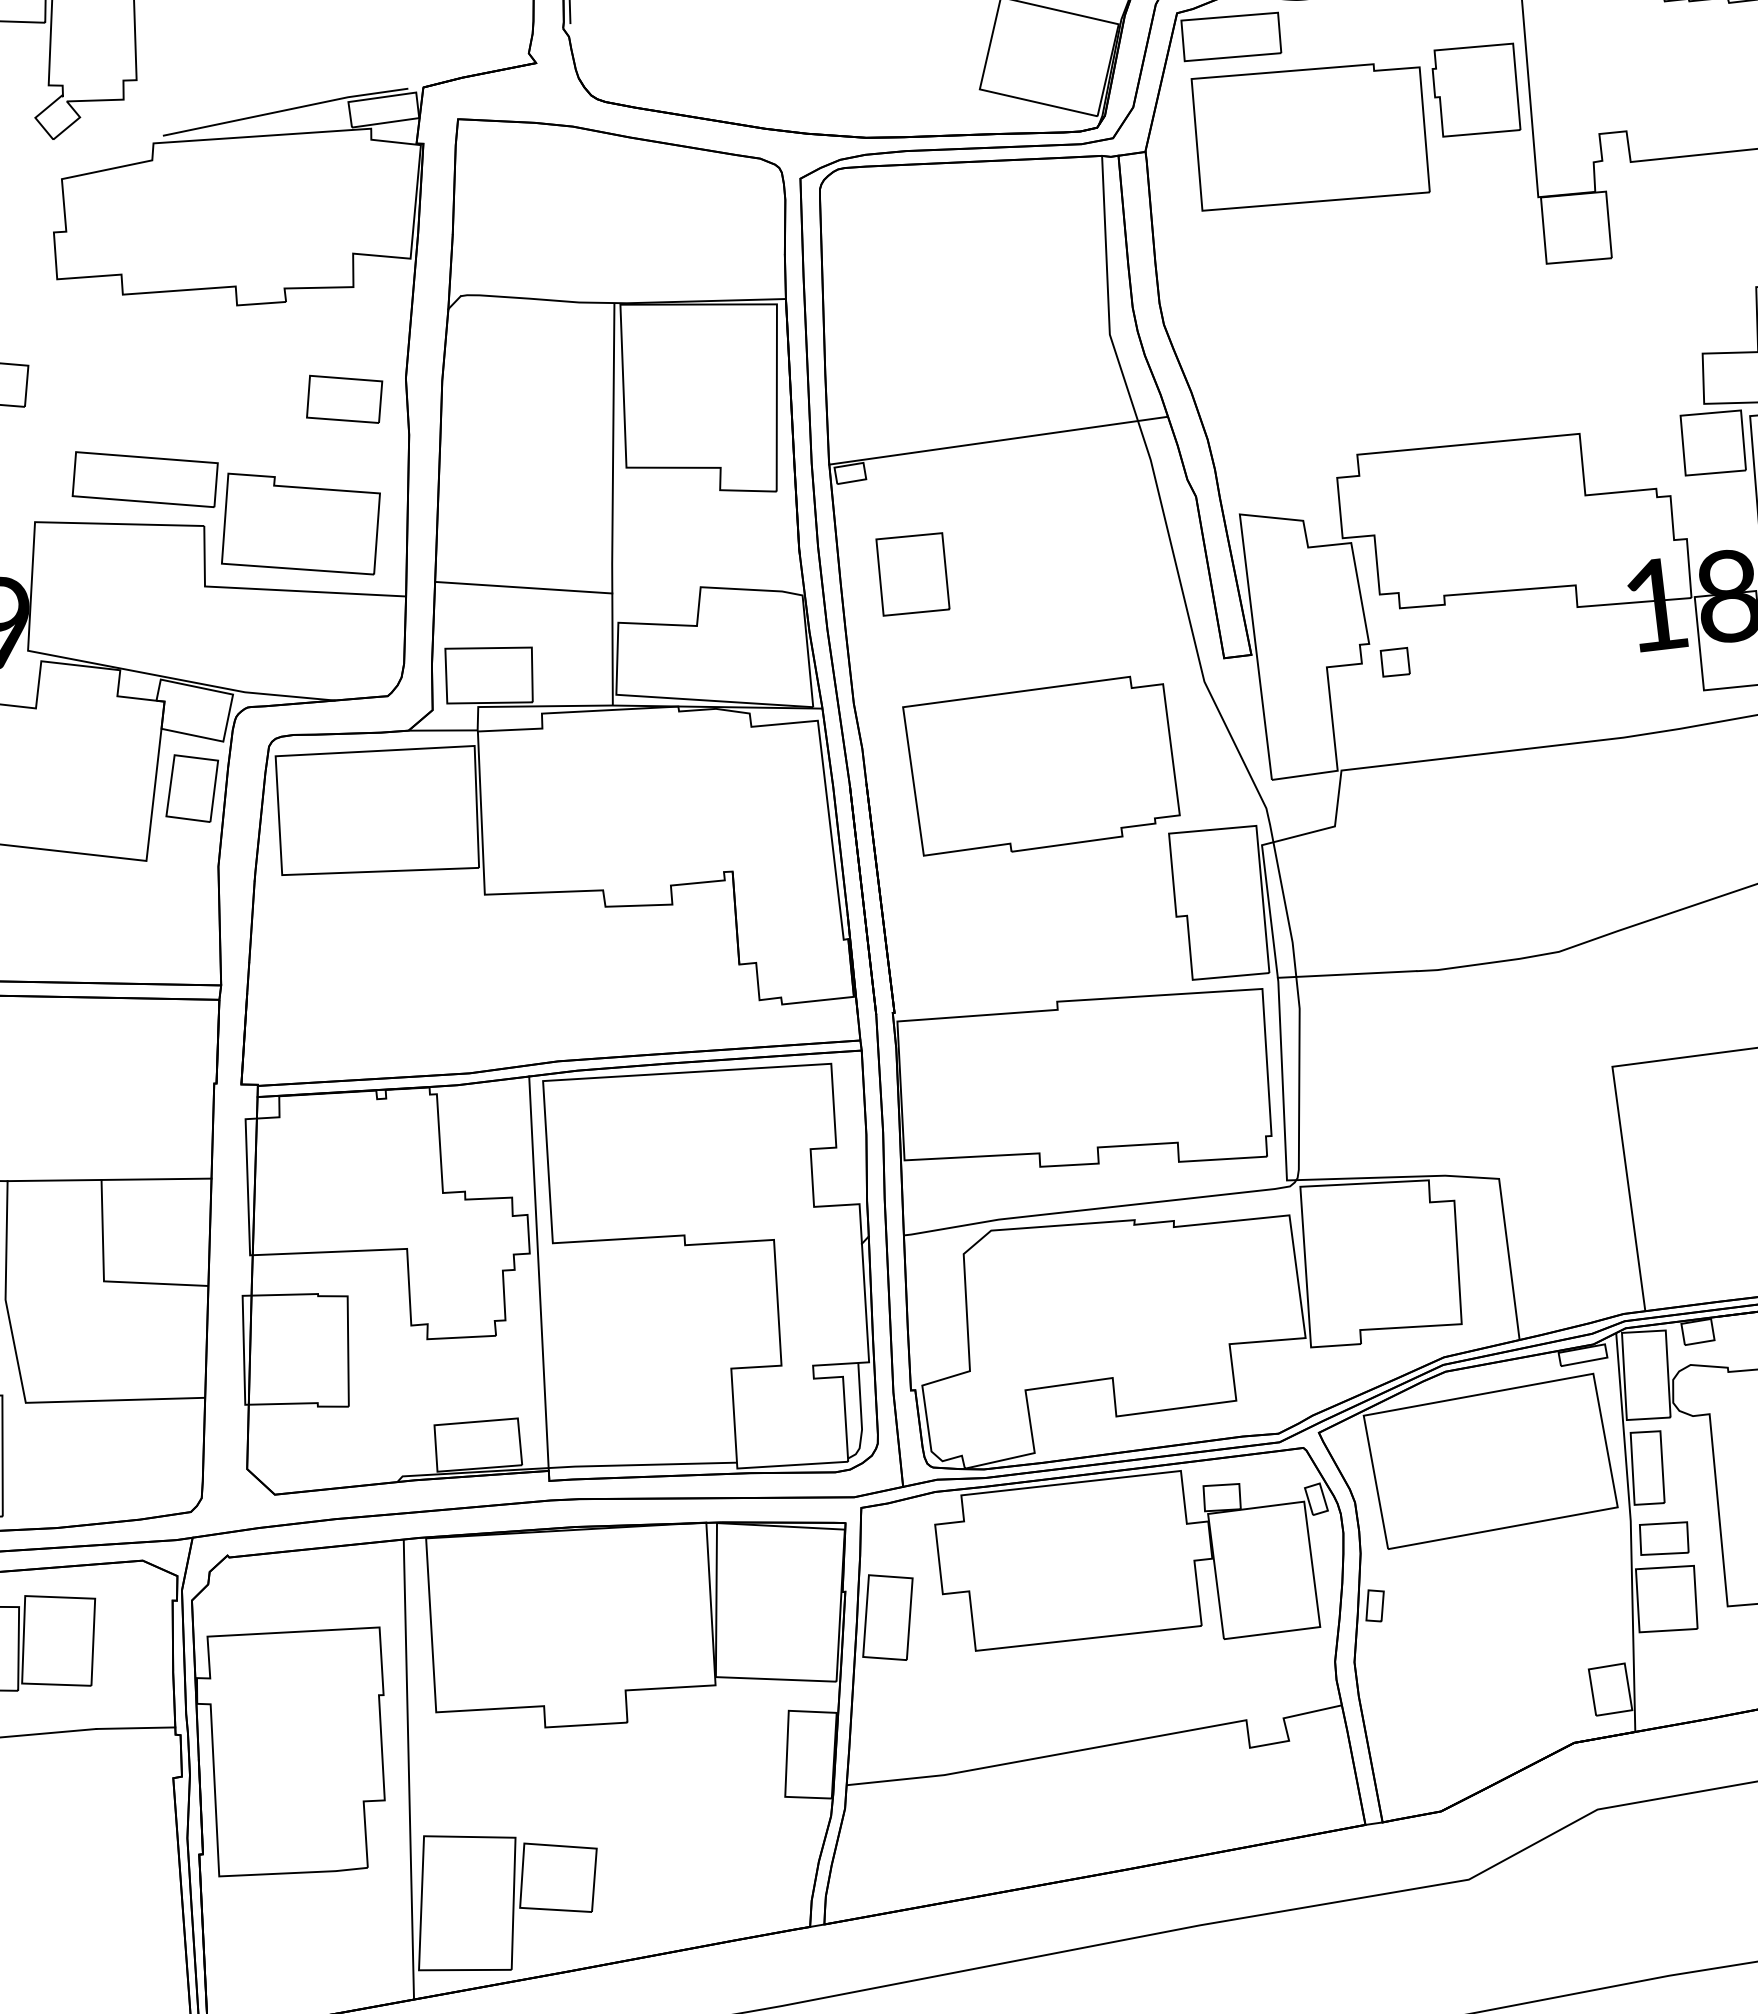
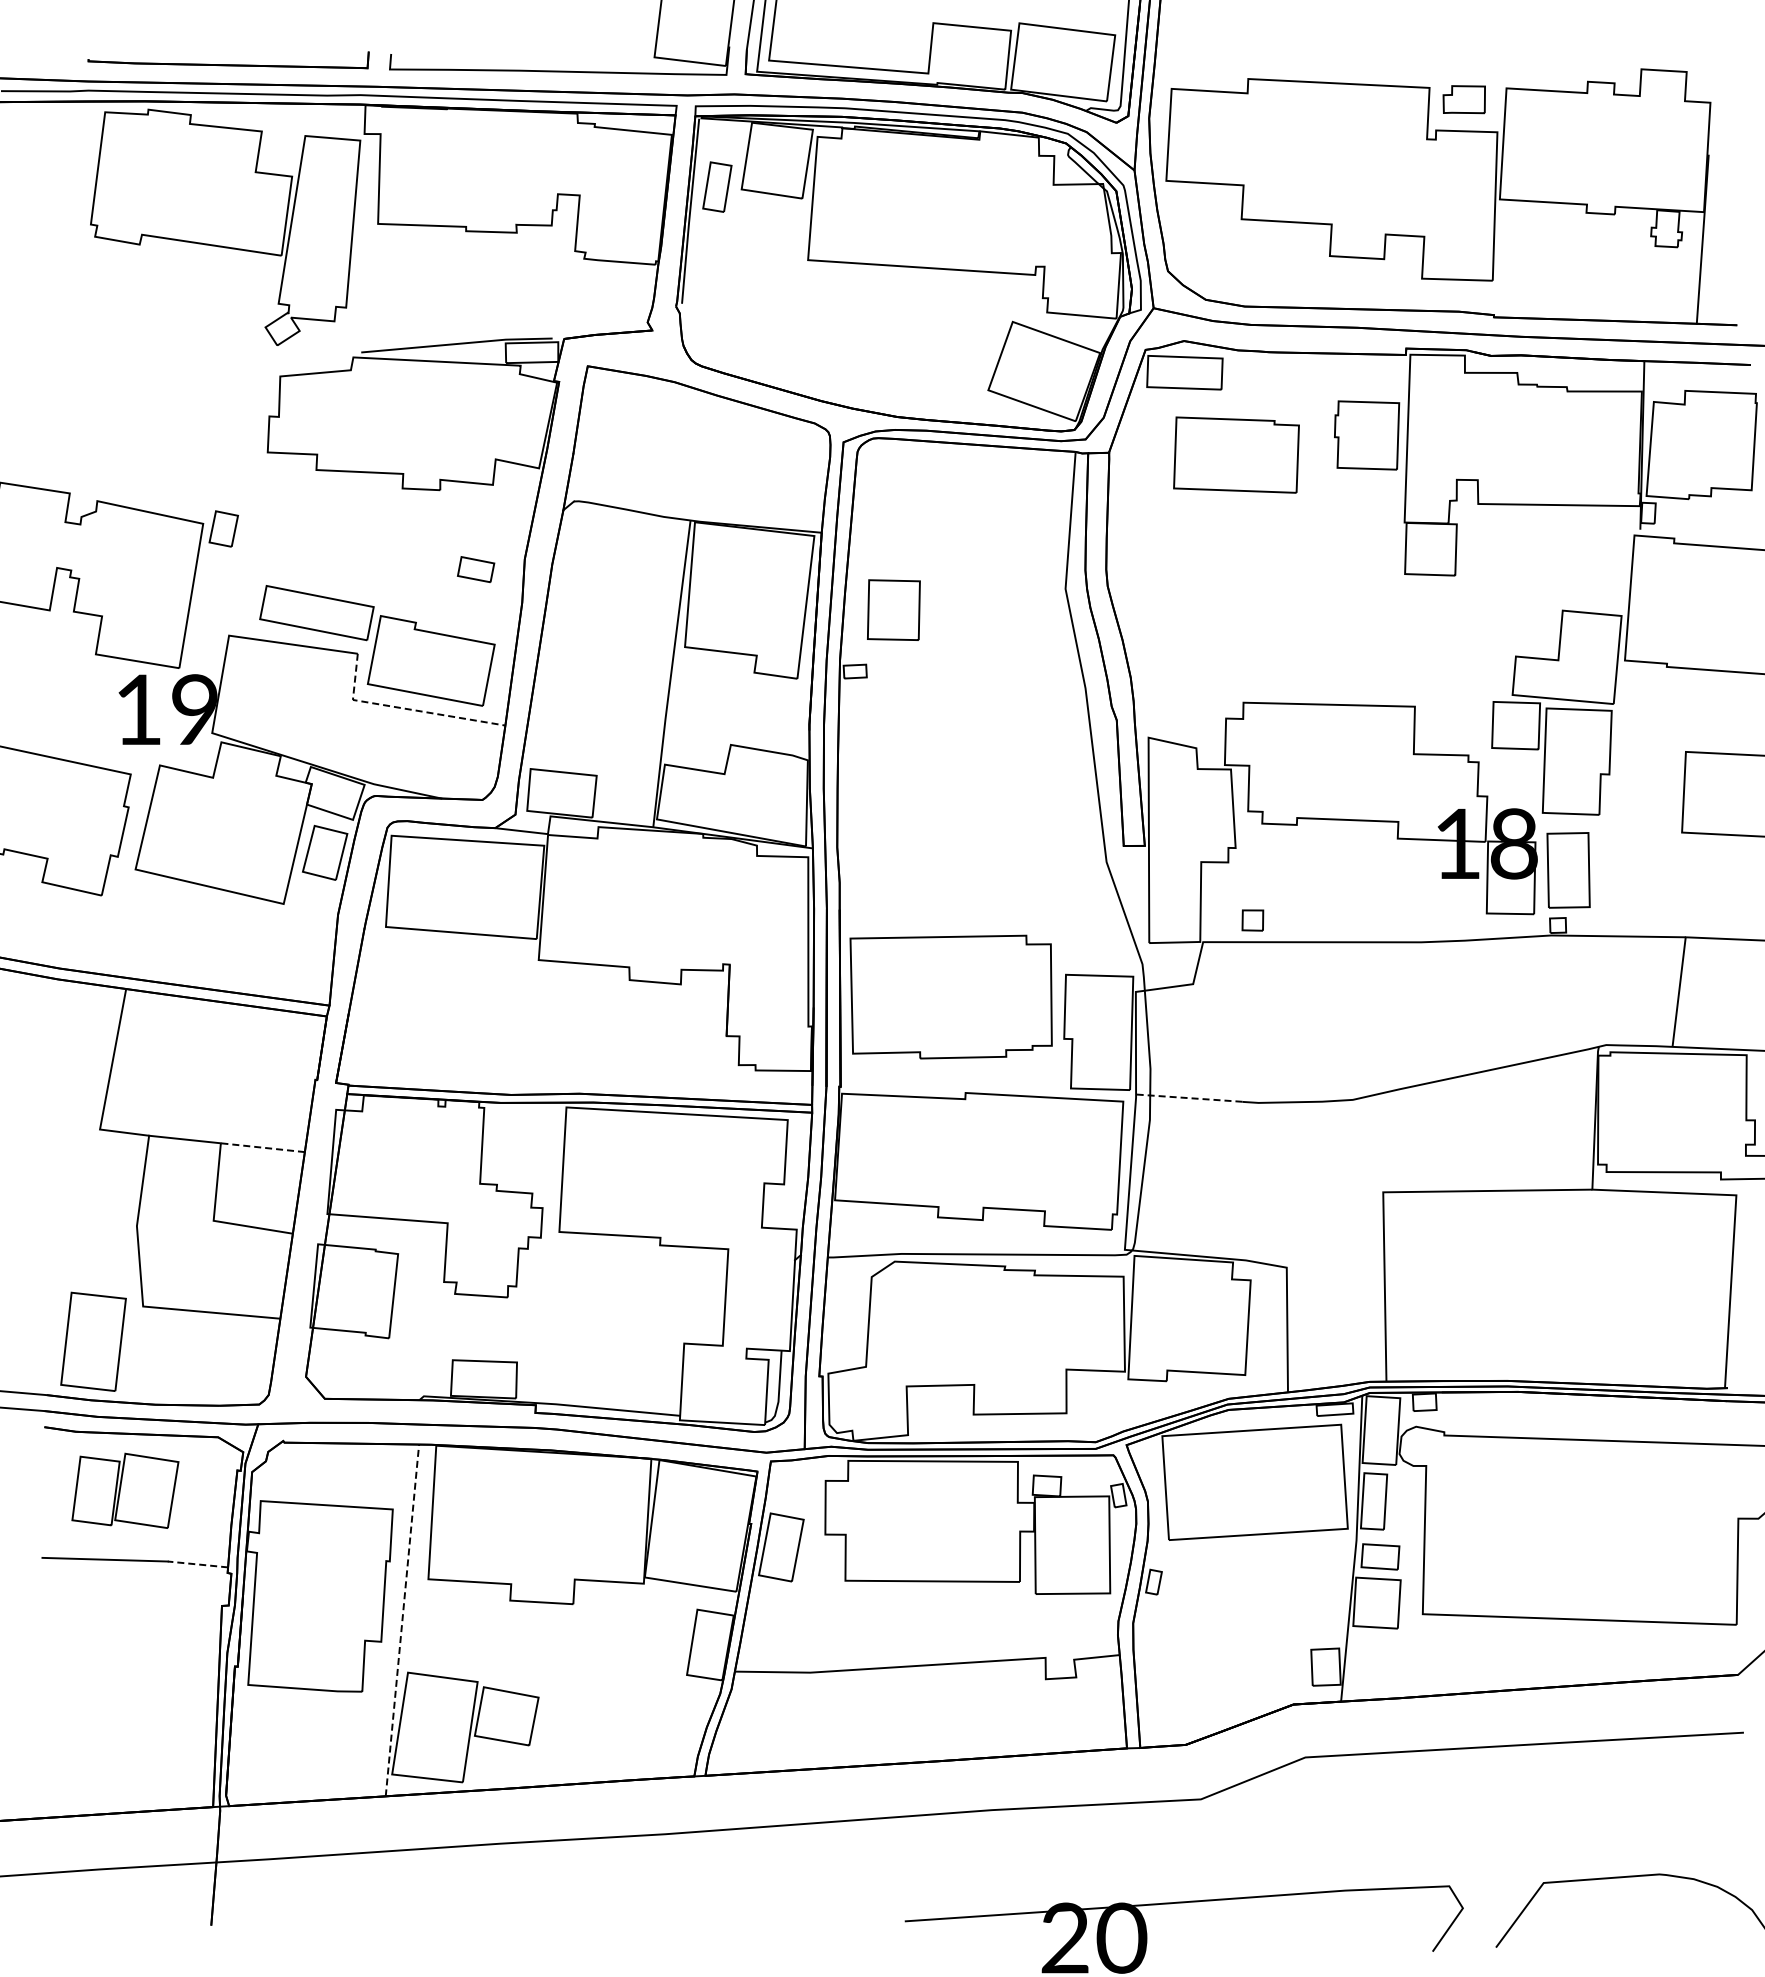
part: (1310, 134) -> (1236, 454), size x0.7
part: (343, 399) -> (475, 569), size x0.6
line: (997, 440) -> (970, 659), removed
part: (912, 573) -> (893, 609), moved
line: (523, 587) -> (595, 729), removed
line: (275, 589) -> (406, 708), solid -> dashed
part: (1394, 662) -> (1252, 920), moved
part: (1041, 766) -> (950, 996), moved
line: (1346, 975) -> (1188, 1098), solid -> dashed
line: (156, 1179) -> (262, 1147), solid -> dashed
line: (538, 1273) -> (545, 1253), removed
line: (135, 1728) -> (197, 1564), solid -> dashed
line: (408, 1768) -> (402, 1619), solid -> dashed

